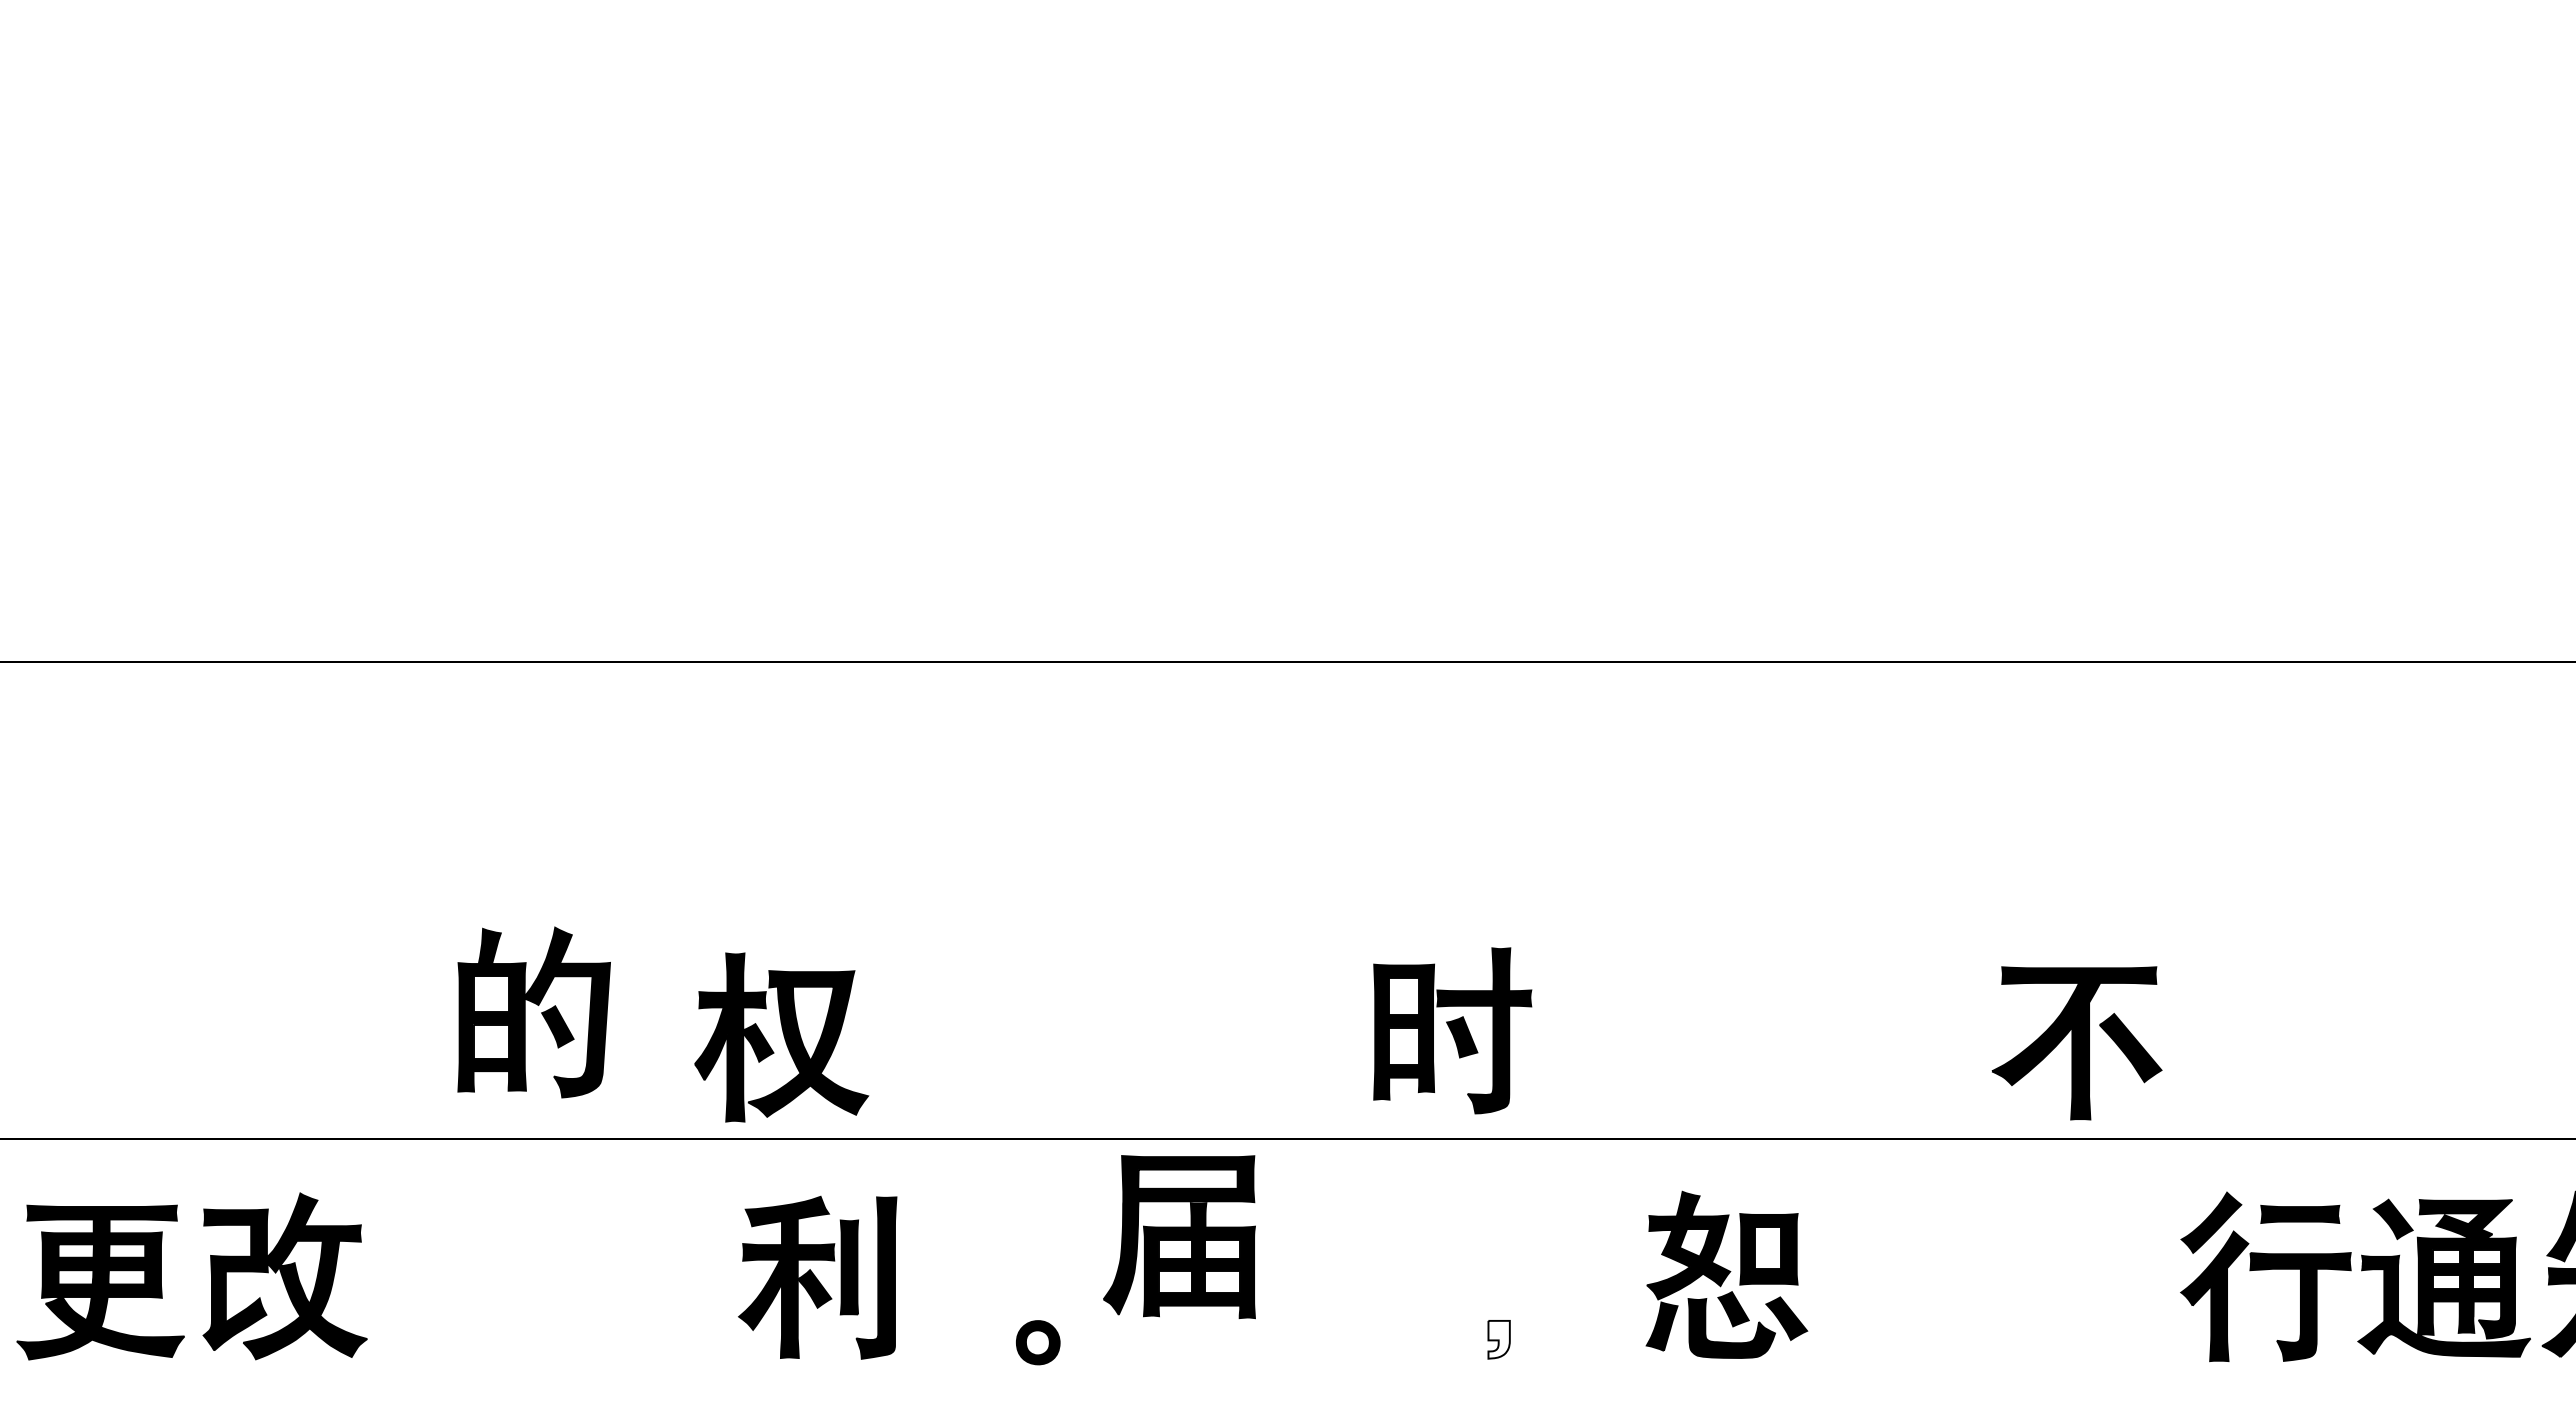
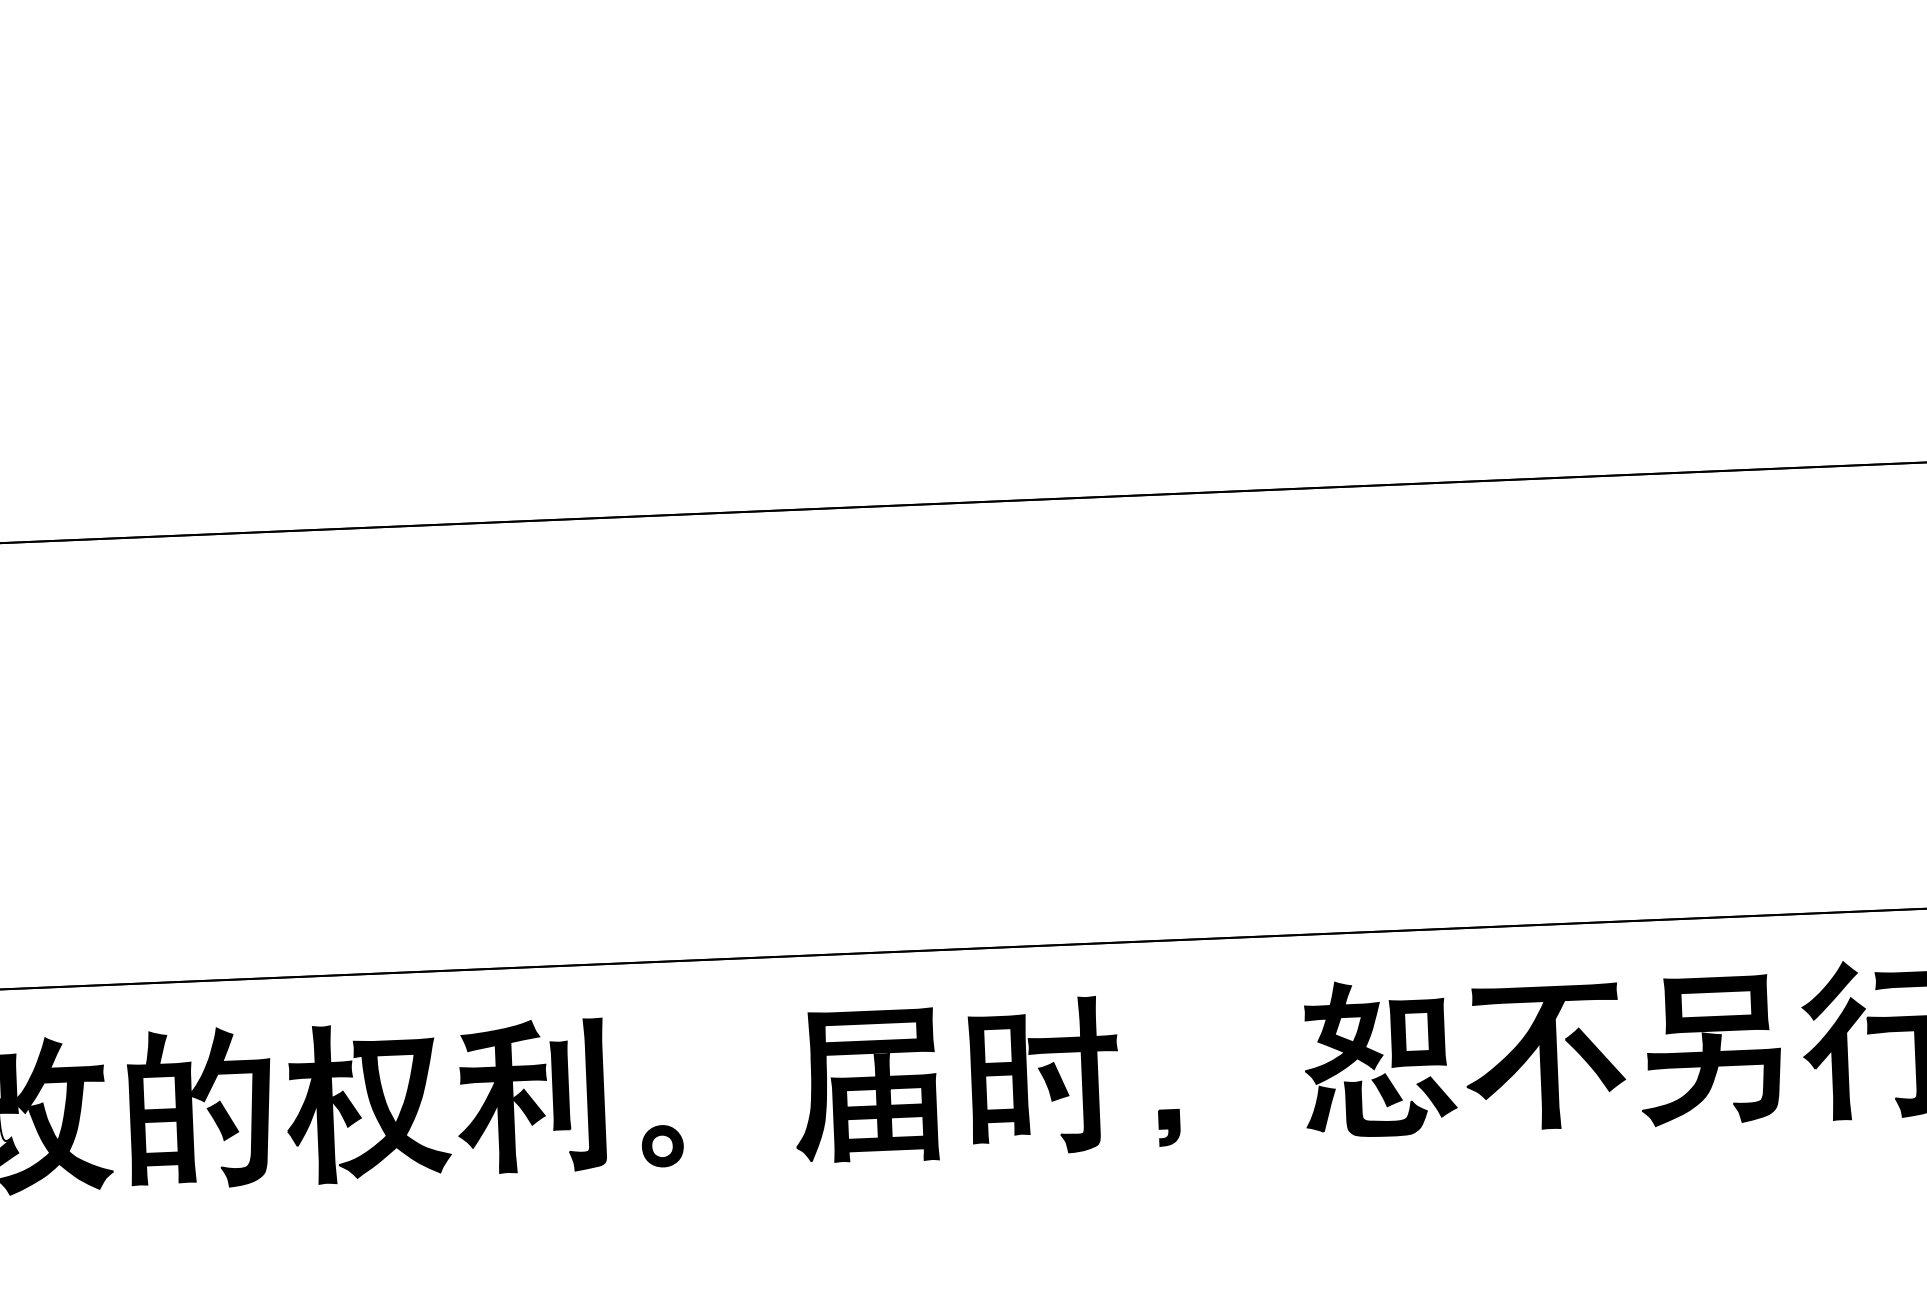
part: (525, 1012) -> (192, 1108), moved
part: (1452, 1030) -> (1044, 1075), moved
part: (781, 1037) -> (367, 1103), moved
part: (2076, 1043) -> (1544, 1057), moved
part: (1179, 1237) -> (865, 1087), moved
part: (2080, 1281) -> (1709, 1050), added
fill: (1498, 1339) -> (1168, 1127), added
part: (1038, 1342) -> (663, 1146), moved

